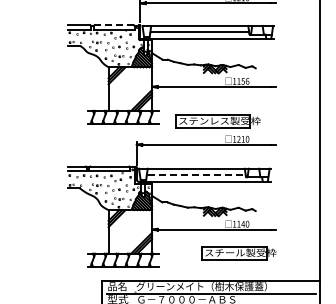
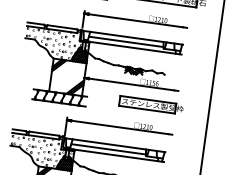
line: (114, 25) -> (62, 27), dashed -> solid
part: (217, 121) -> (151, 105), moved
line: (196, 175) -> (108, 149), dashed -> solid

